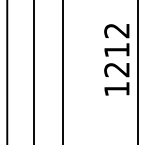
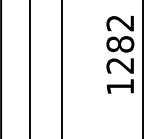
text: (116, 49) -> (119, 43), 1212 -> 1282

